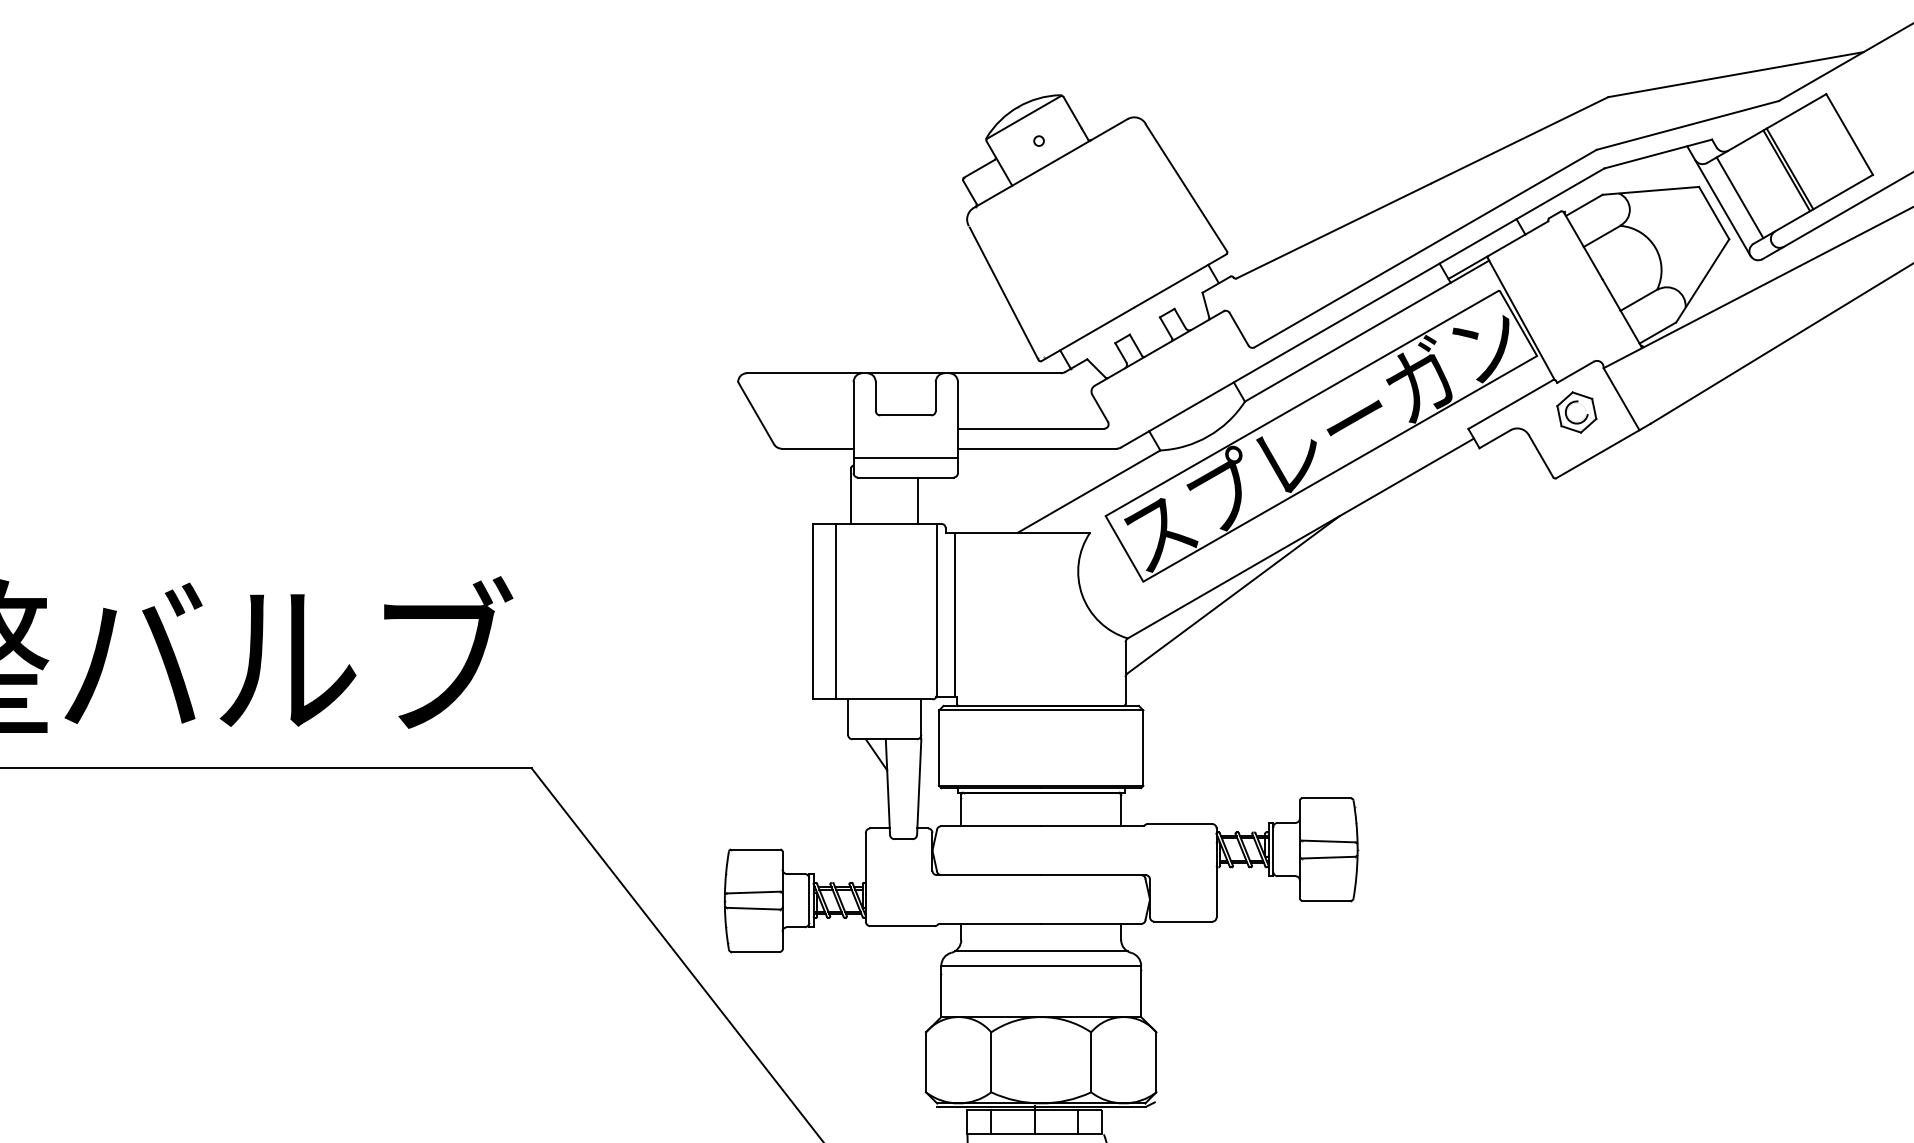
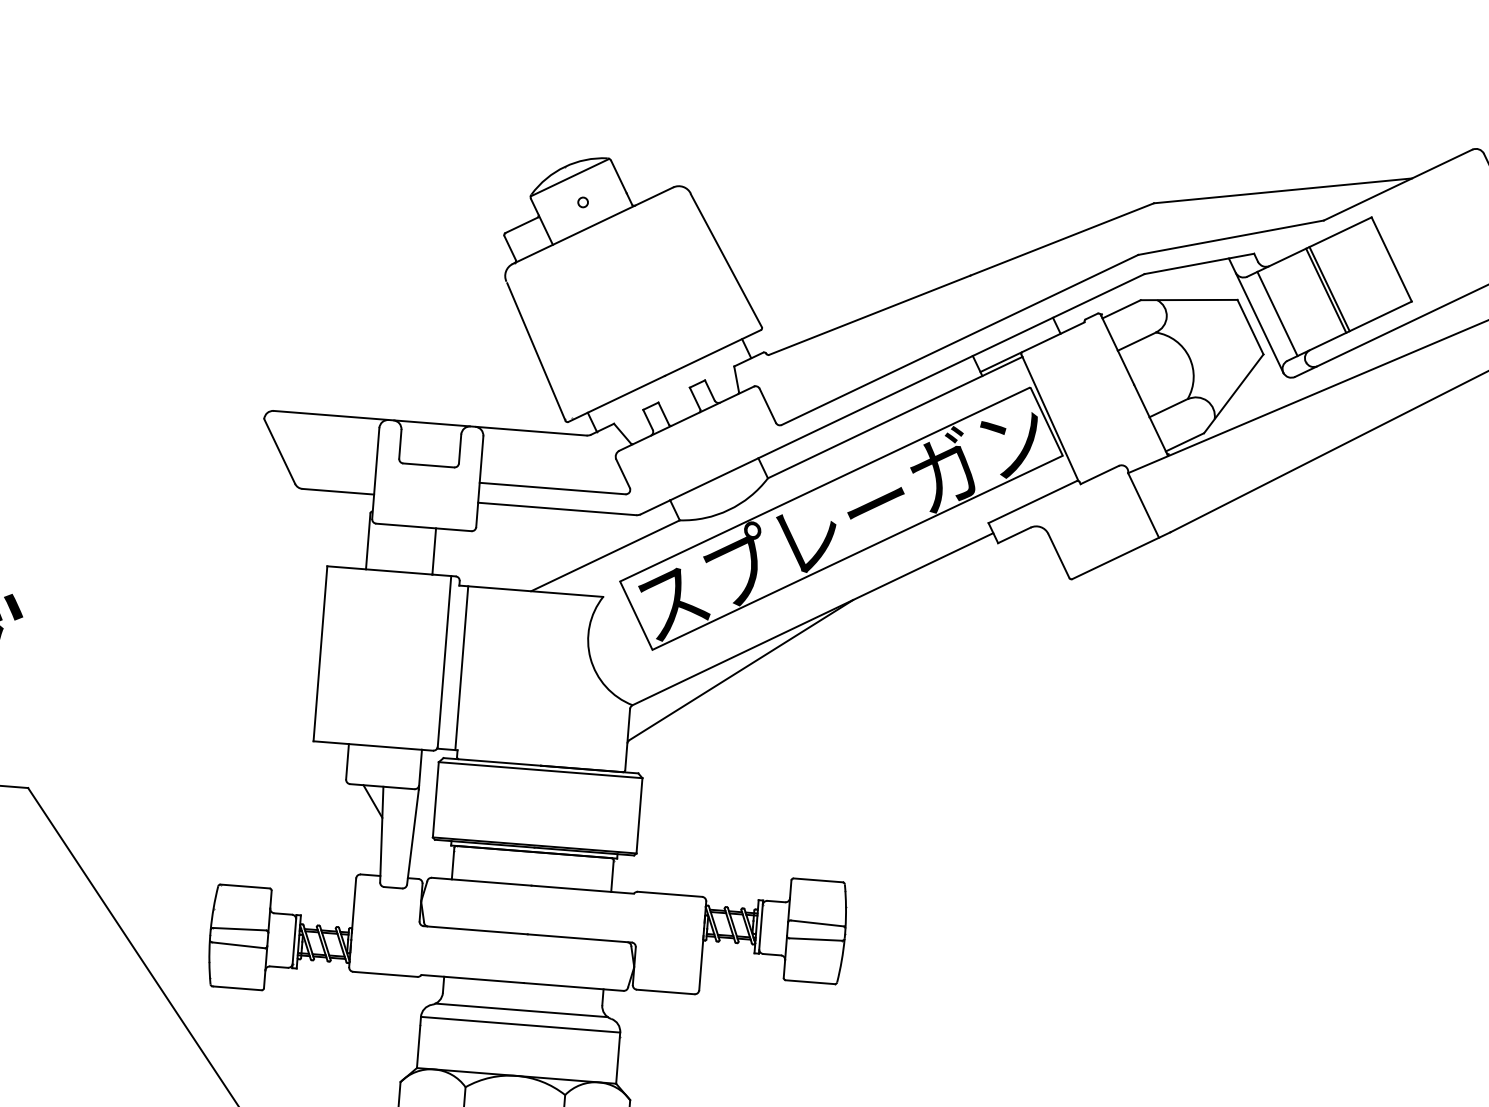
part: (1576, 412) -> (1097, 515), removed
line: (905, 457) -> (425, 507), removed
line: (835, 611) -> (343, 655), removed

